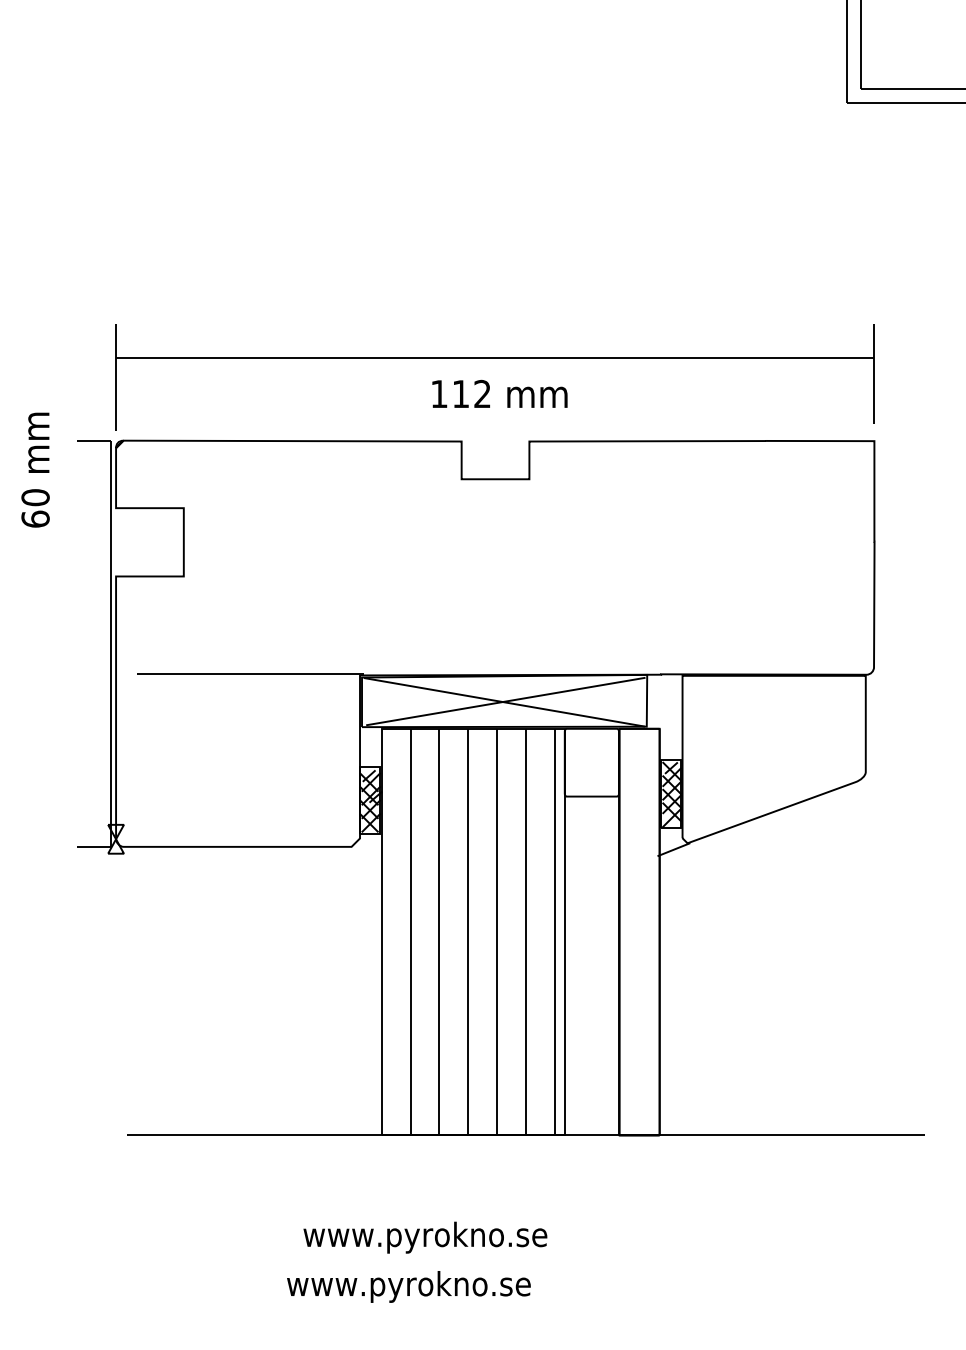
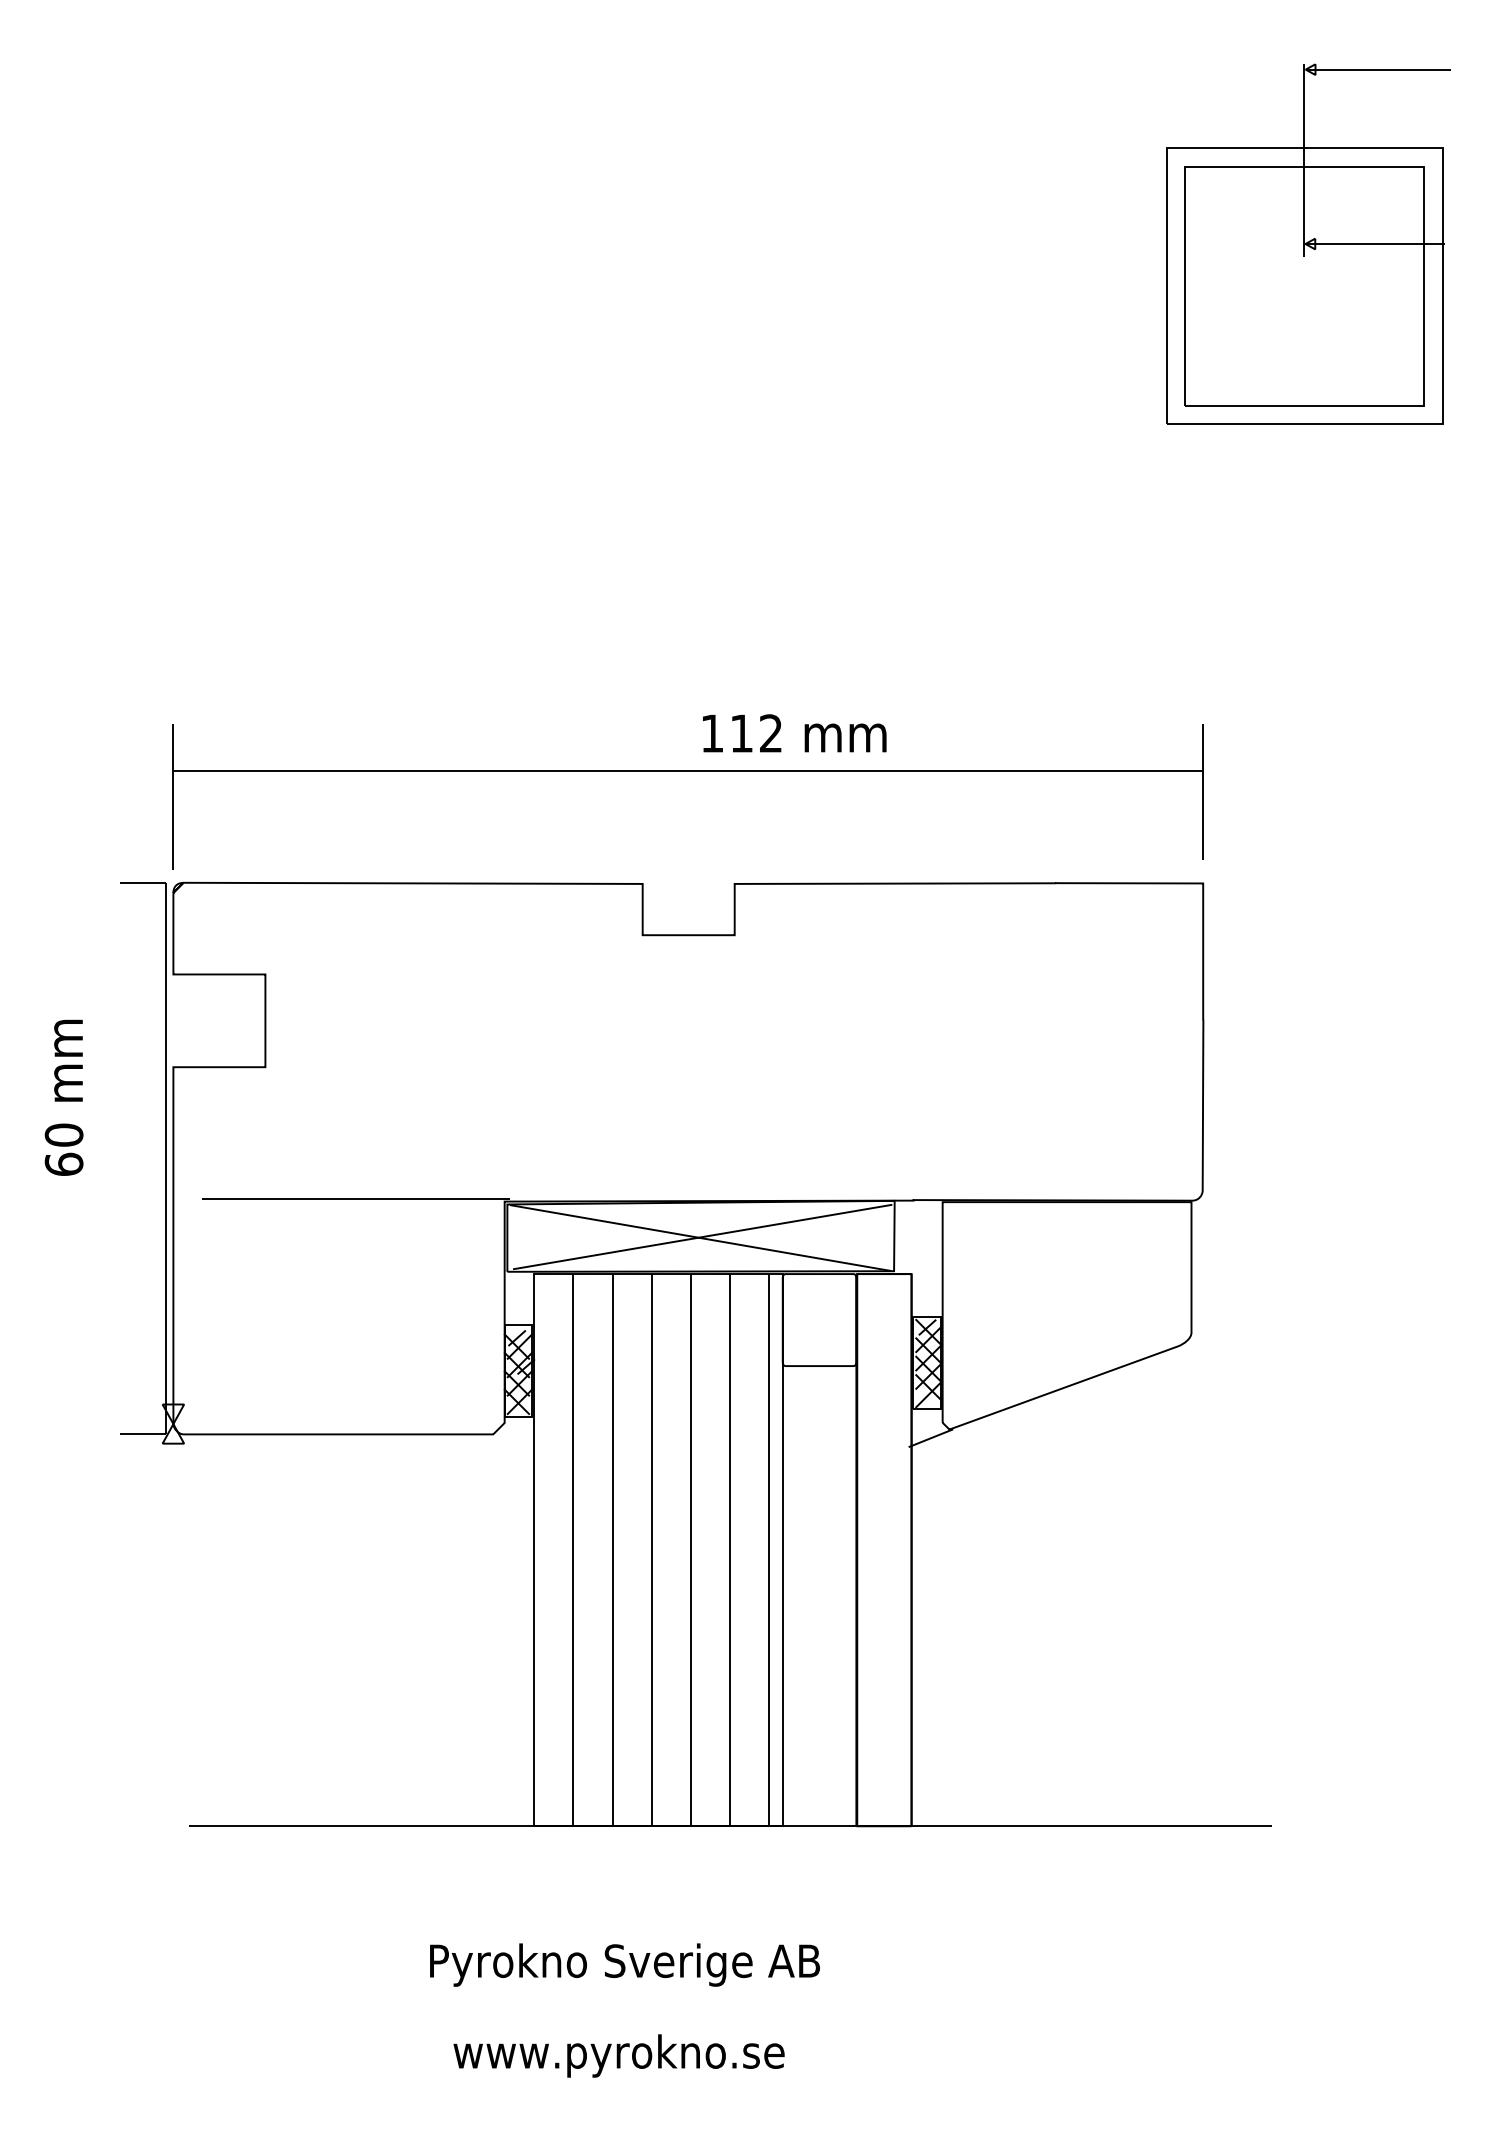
text: (499, 394) -> (794, 733), moved
text: (35, 469) -> (63, 1097), moved
text: (447, 1237) -> (623, 1964), www.pyrokno.se -> Pyrokno Sverige AB
text: (408, 1286) -> (618, 2055), moved

